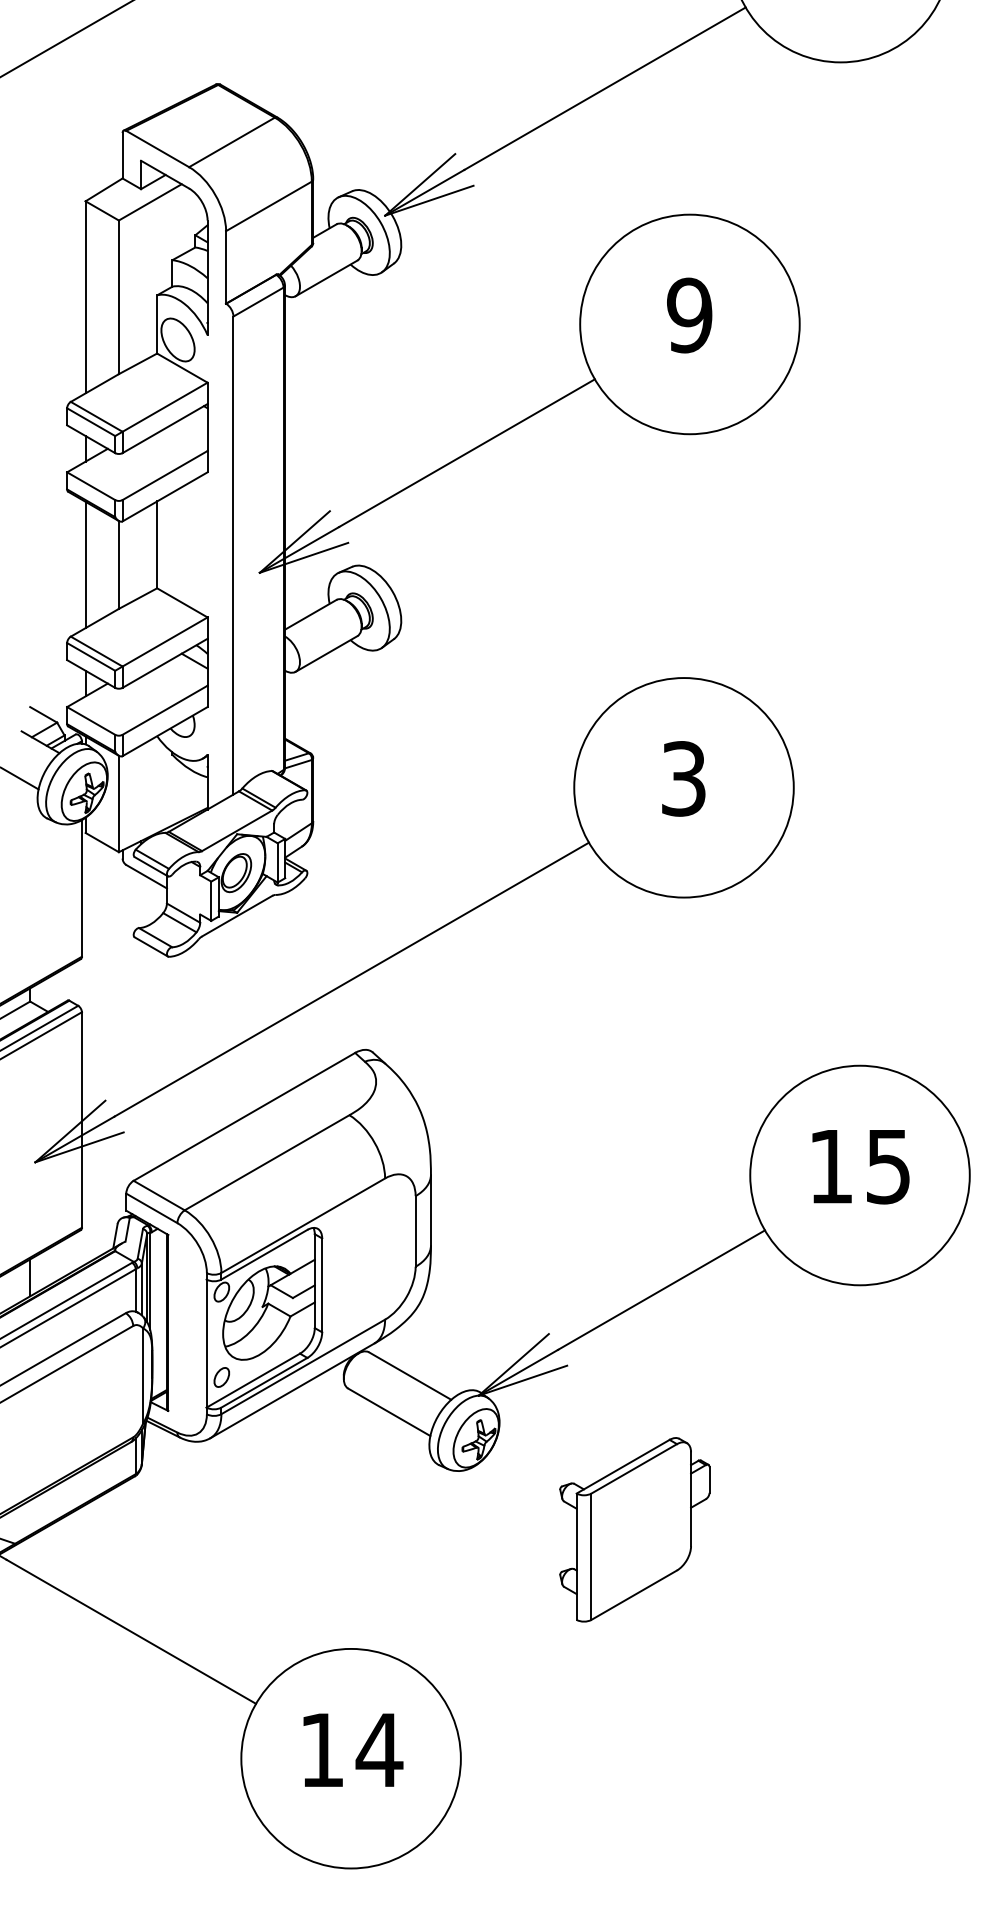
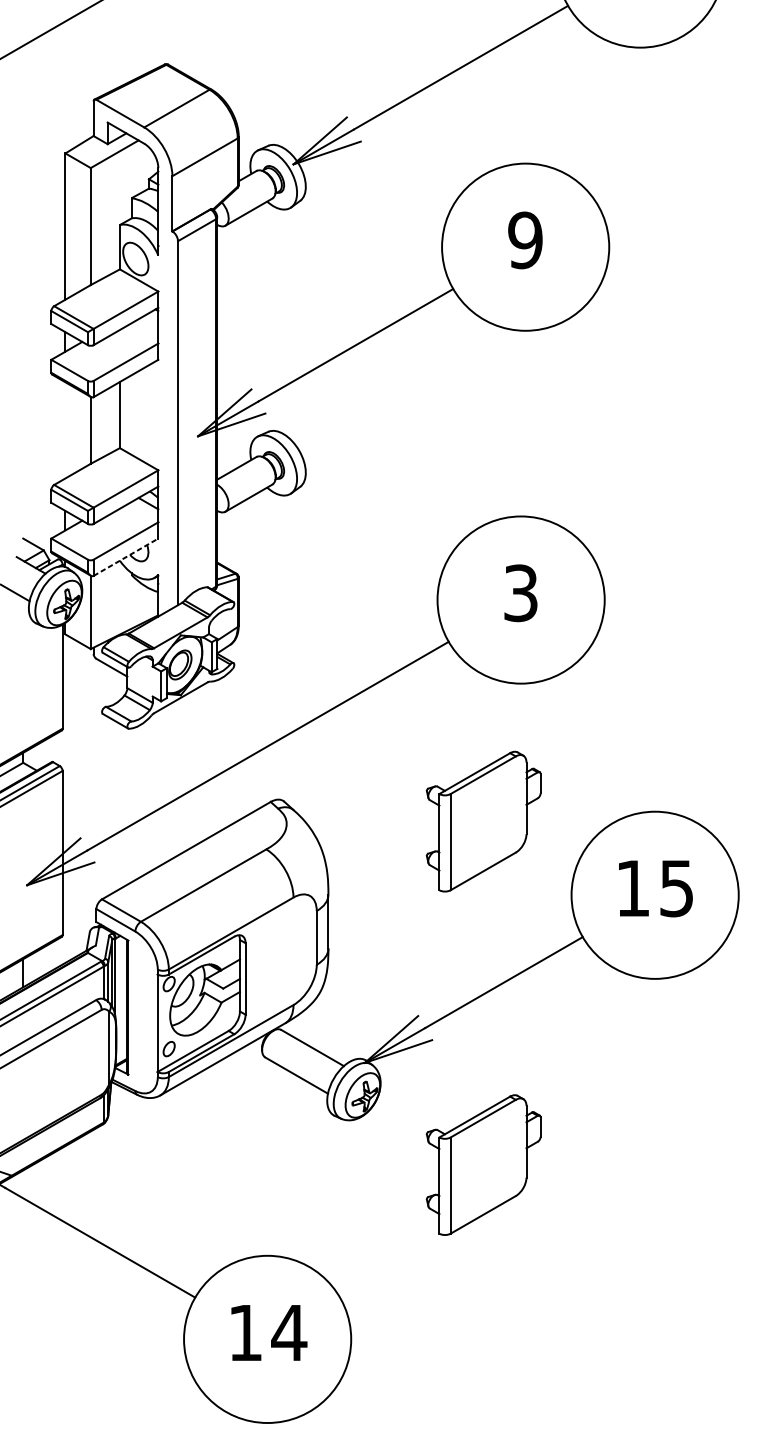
line: (85, 564) -> (65, 430), removed
line: (165, 731) -> (126, 557), solid -> dashed
part: (634, 1078) -> (483, 821), added

